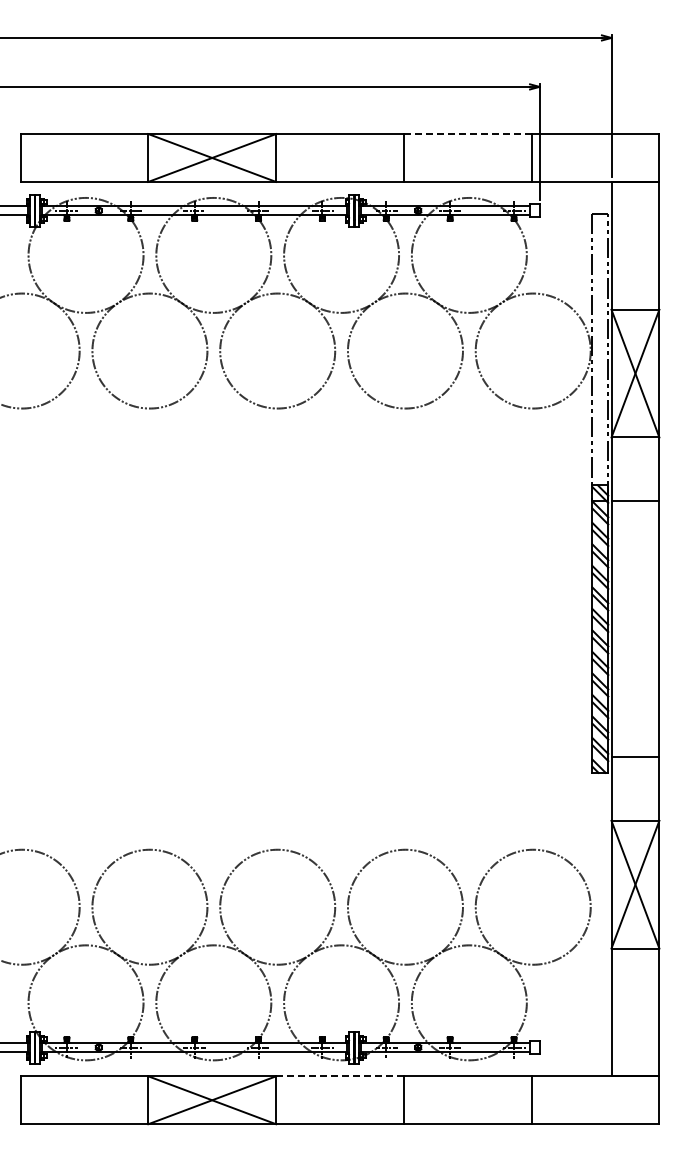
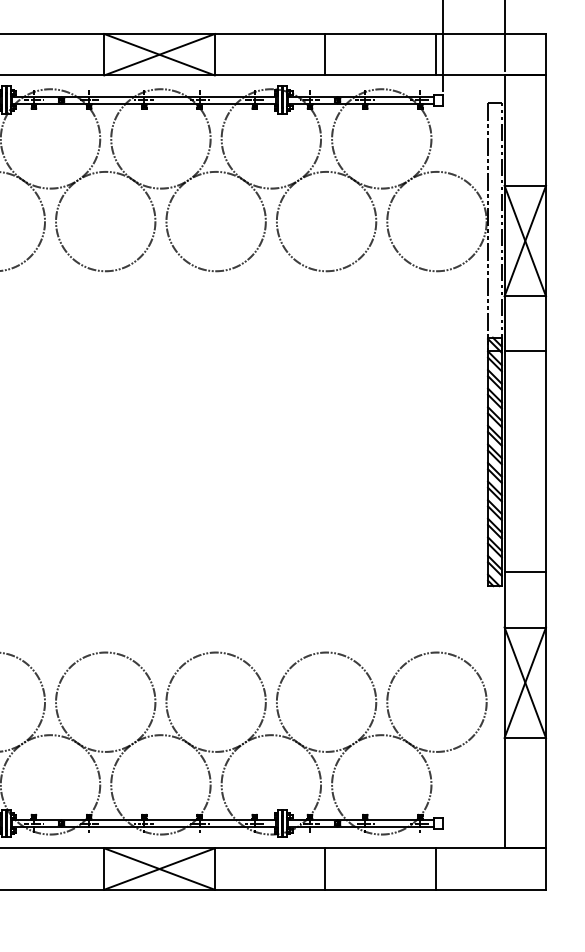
line: (467, 134) -> (380, 34), dashed -> solid
line: (339, 1076) -> (269, 848), dashed -> solid

